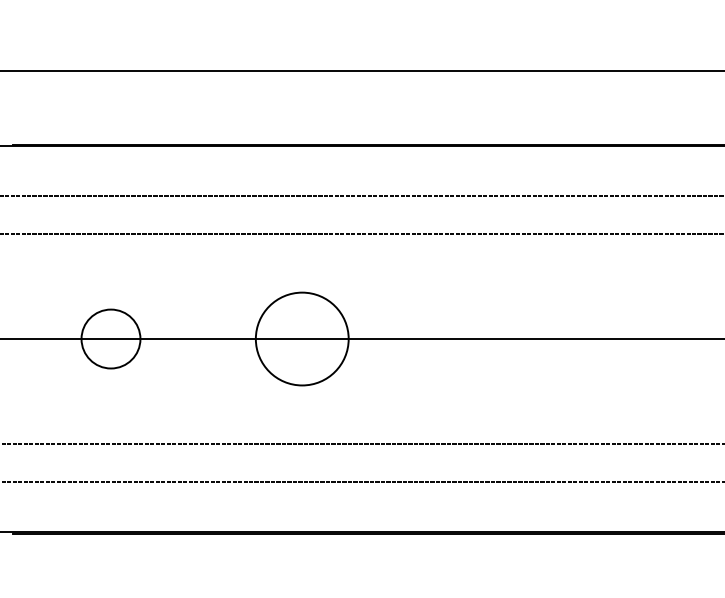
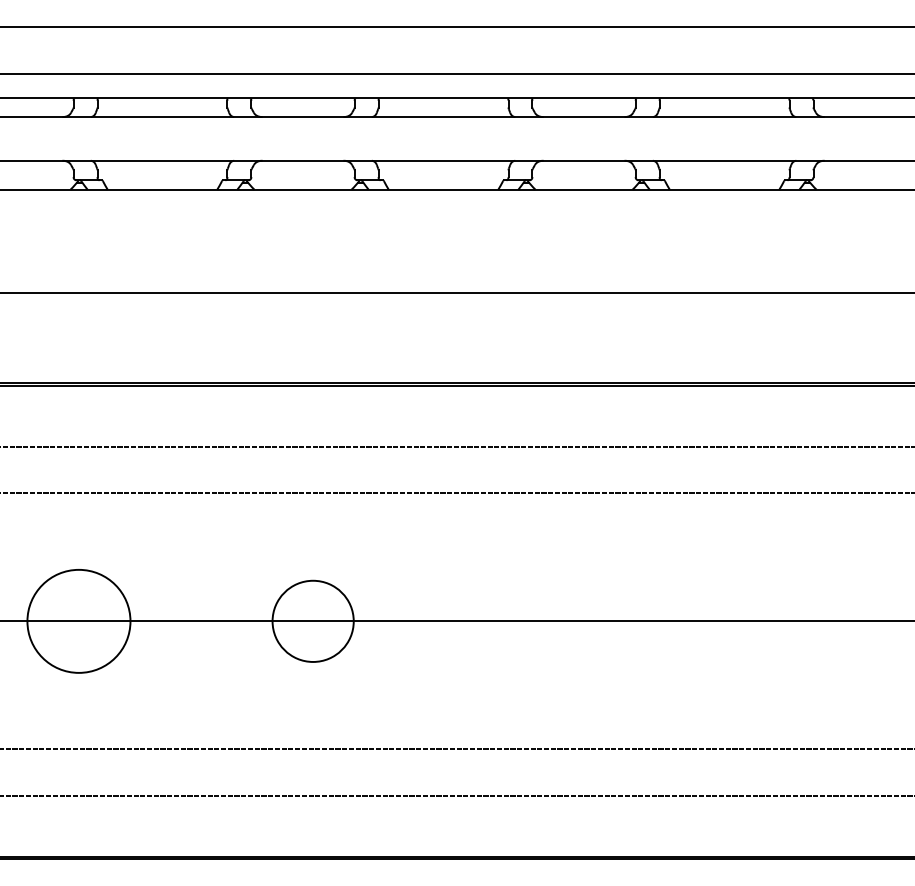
circle: (110, 338) -> (78, 620), size x1.43
circle: (301, 338) -> (312, 620), size x0.71

